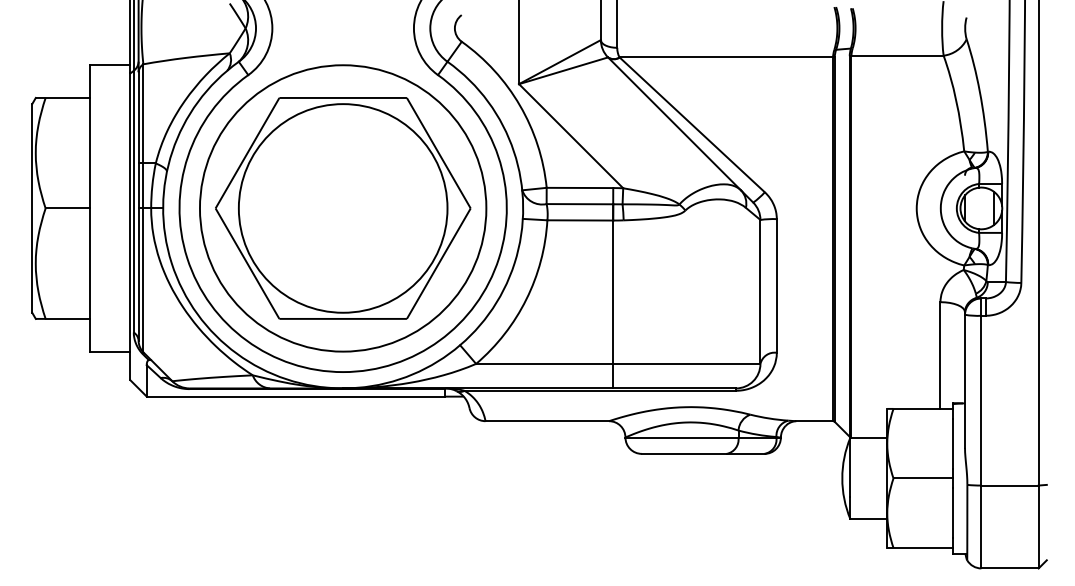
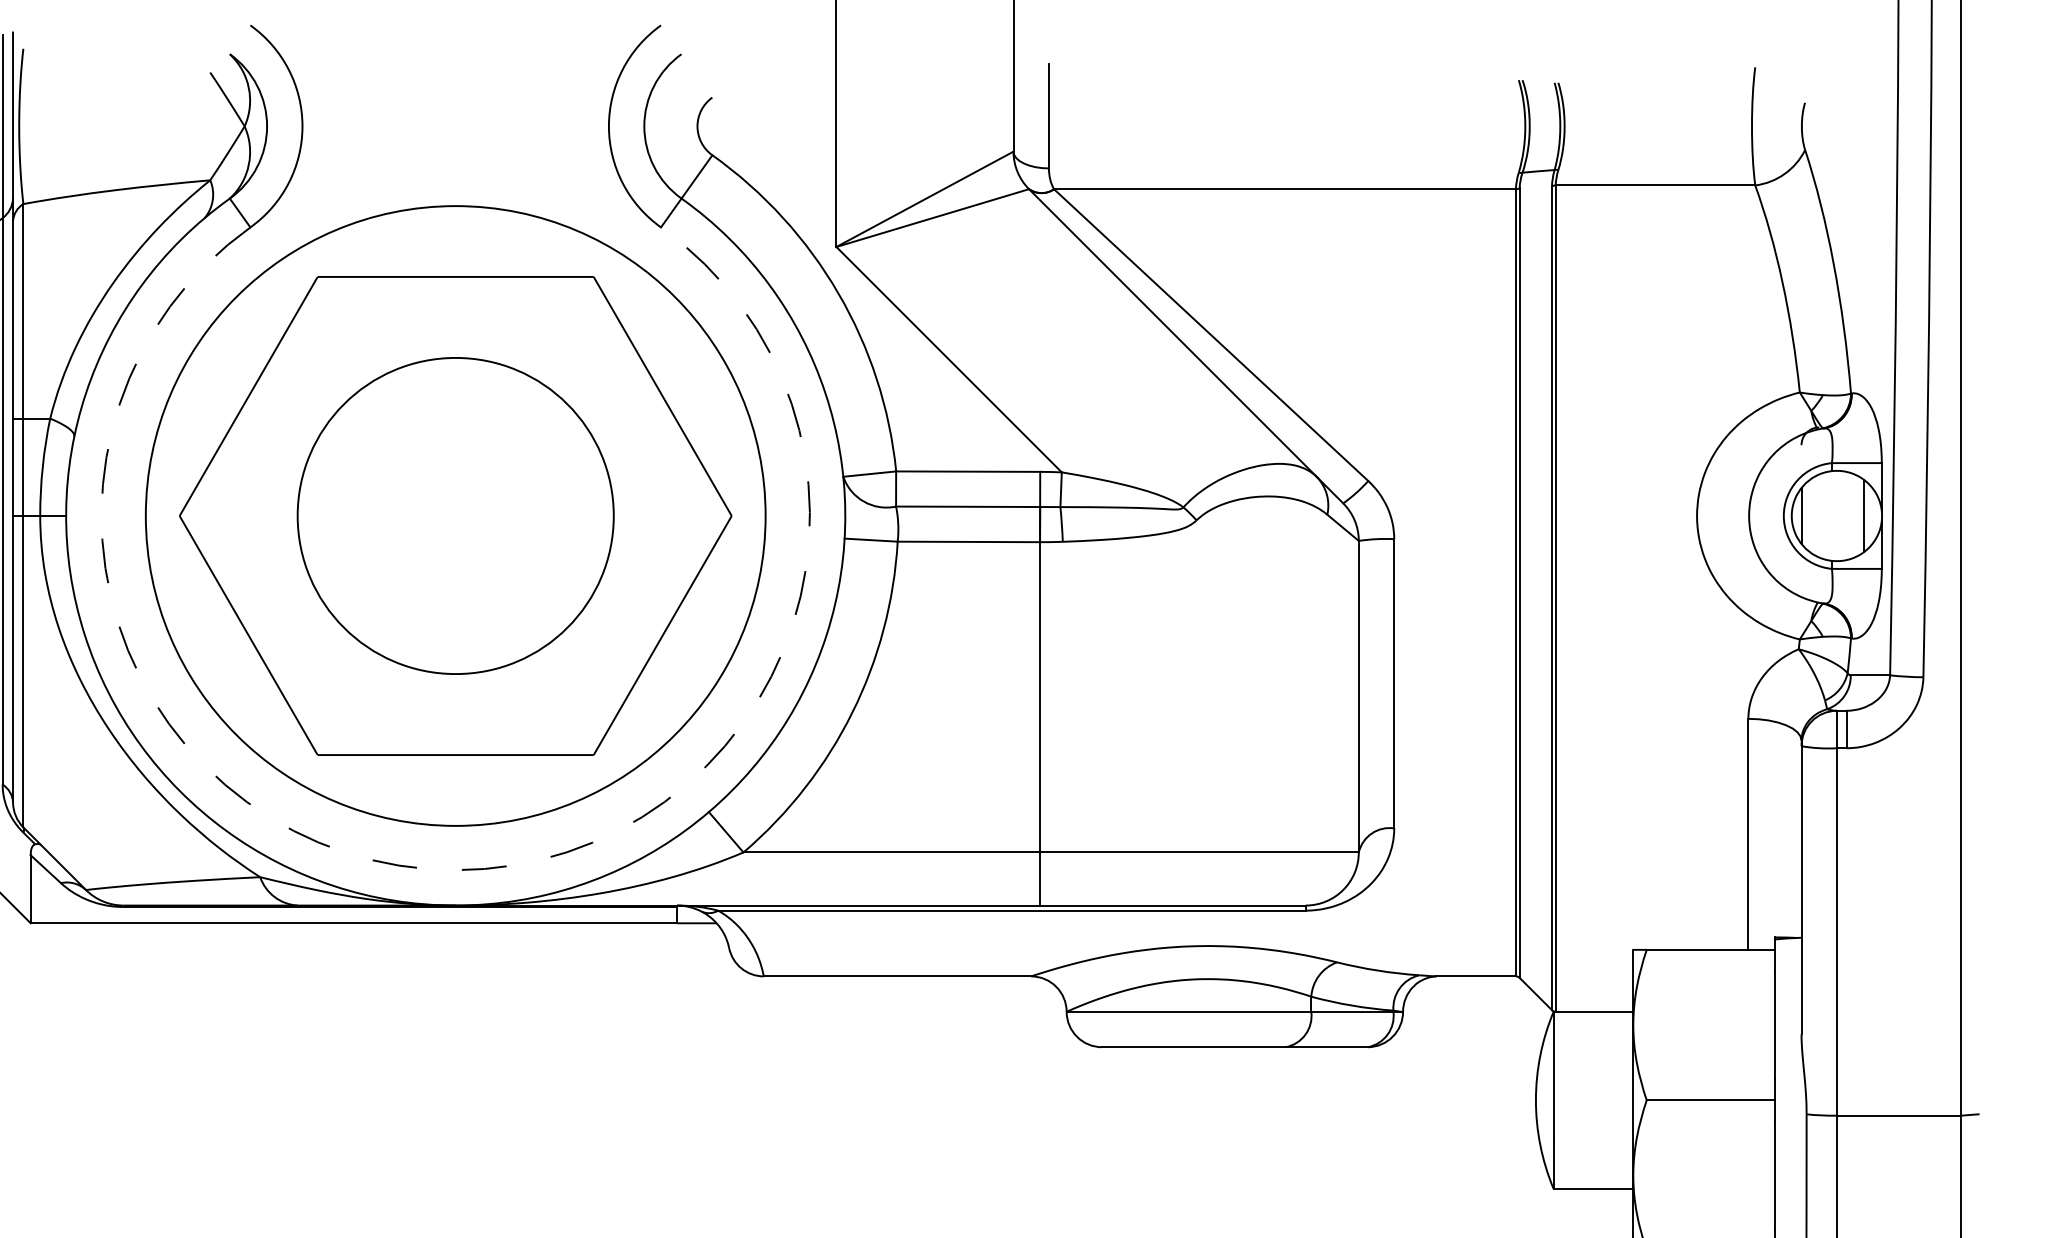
circle: (342, 208) -> (454, 516), size x0.7
arc: (343, 372) -> (456, 871), solid -> dashed

